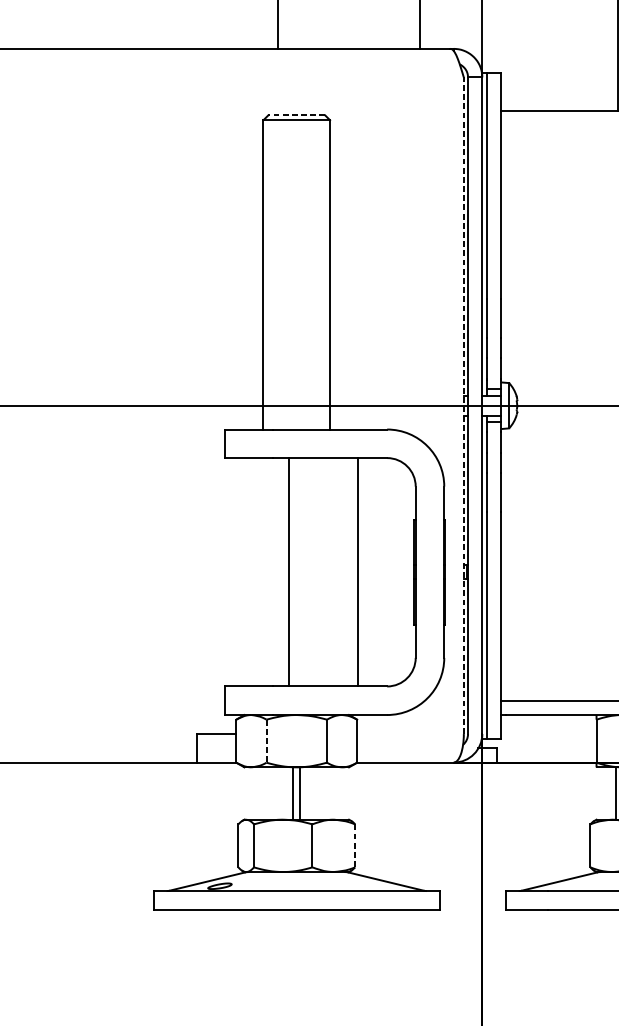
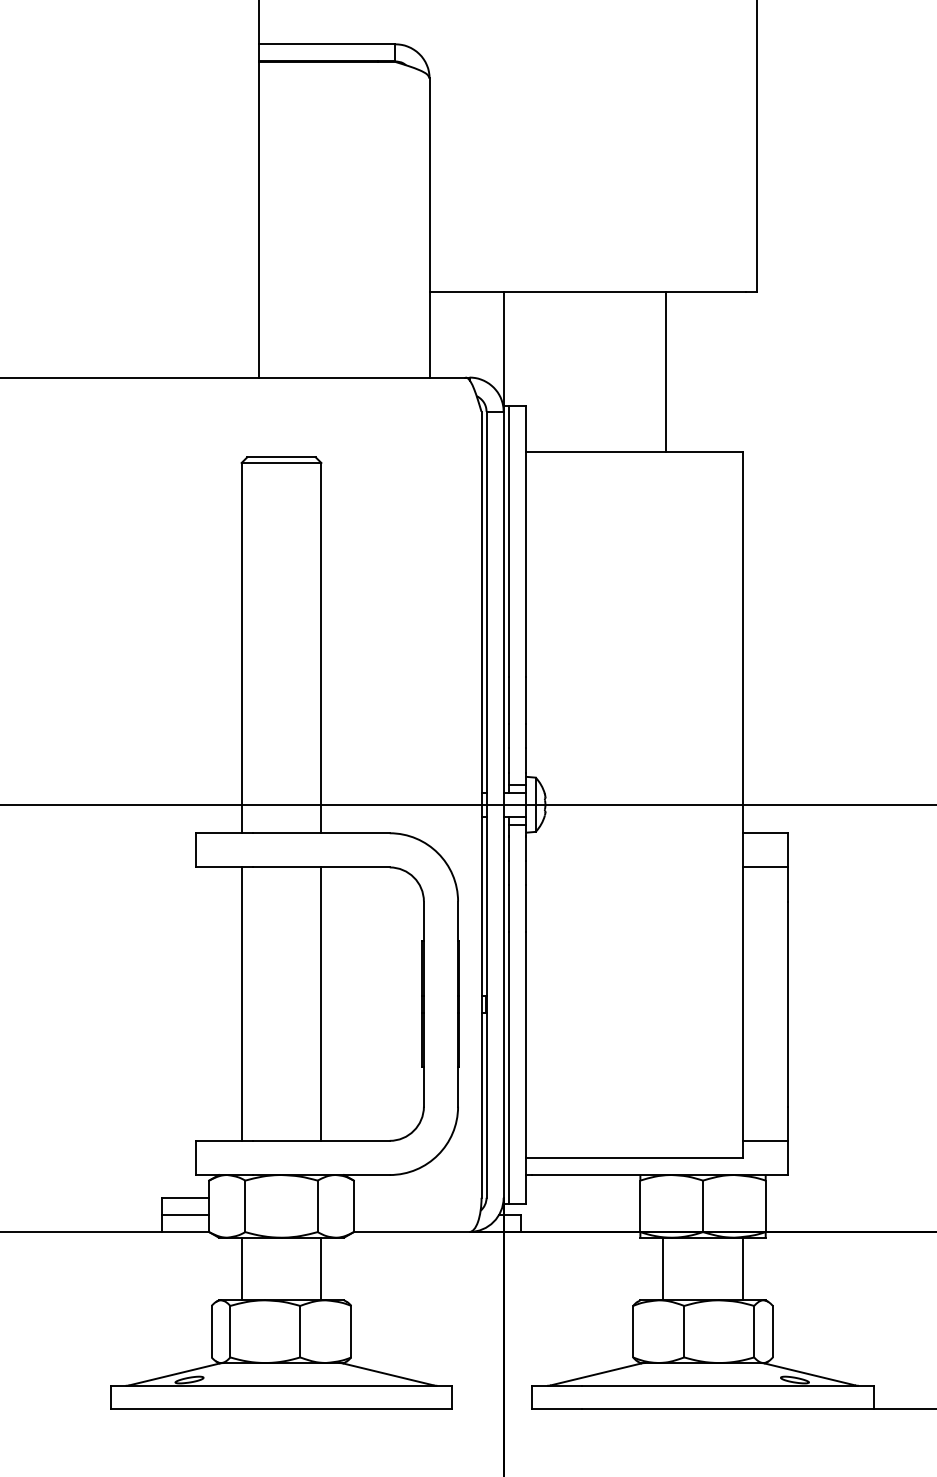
line: (296, 115) -> (281, 457), dashed -> solid
line: (463, 405) -> (481, 804), dashed -> solid
line: (288, 571) -> (241, 1003), moved
line: (357, 571) -> (321, 1003), moved
line: (266, 741) -> (245, 1206), dashed -> solid
line: (216, 747) -> (185, 1214), added
line: (293, 793) -> (321, 1268), moved
line: (300, 793) -> (241, 1268), moved
line: (355, 845) -> (351, 1331), dashed -> solid

